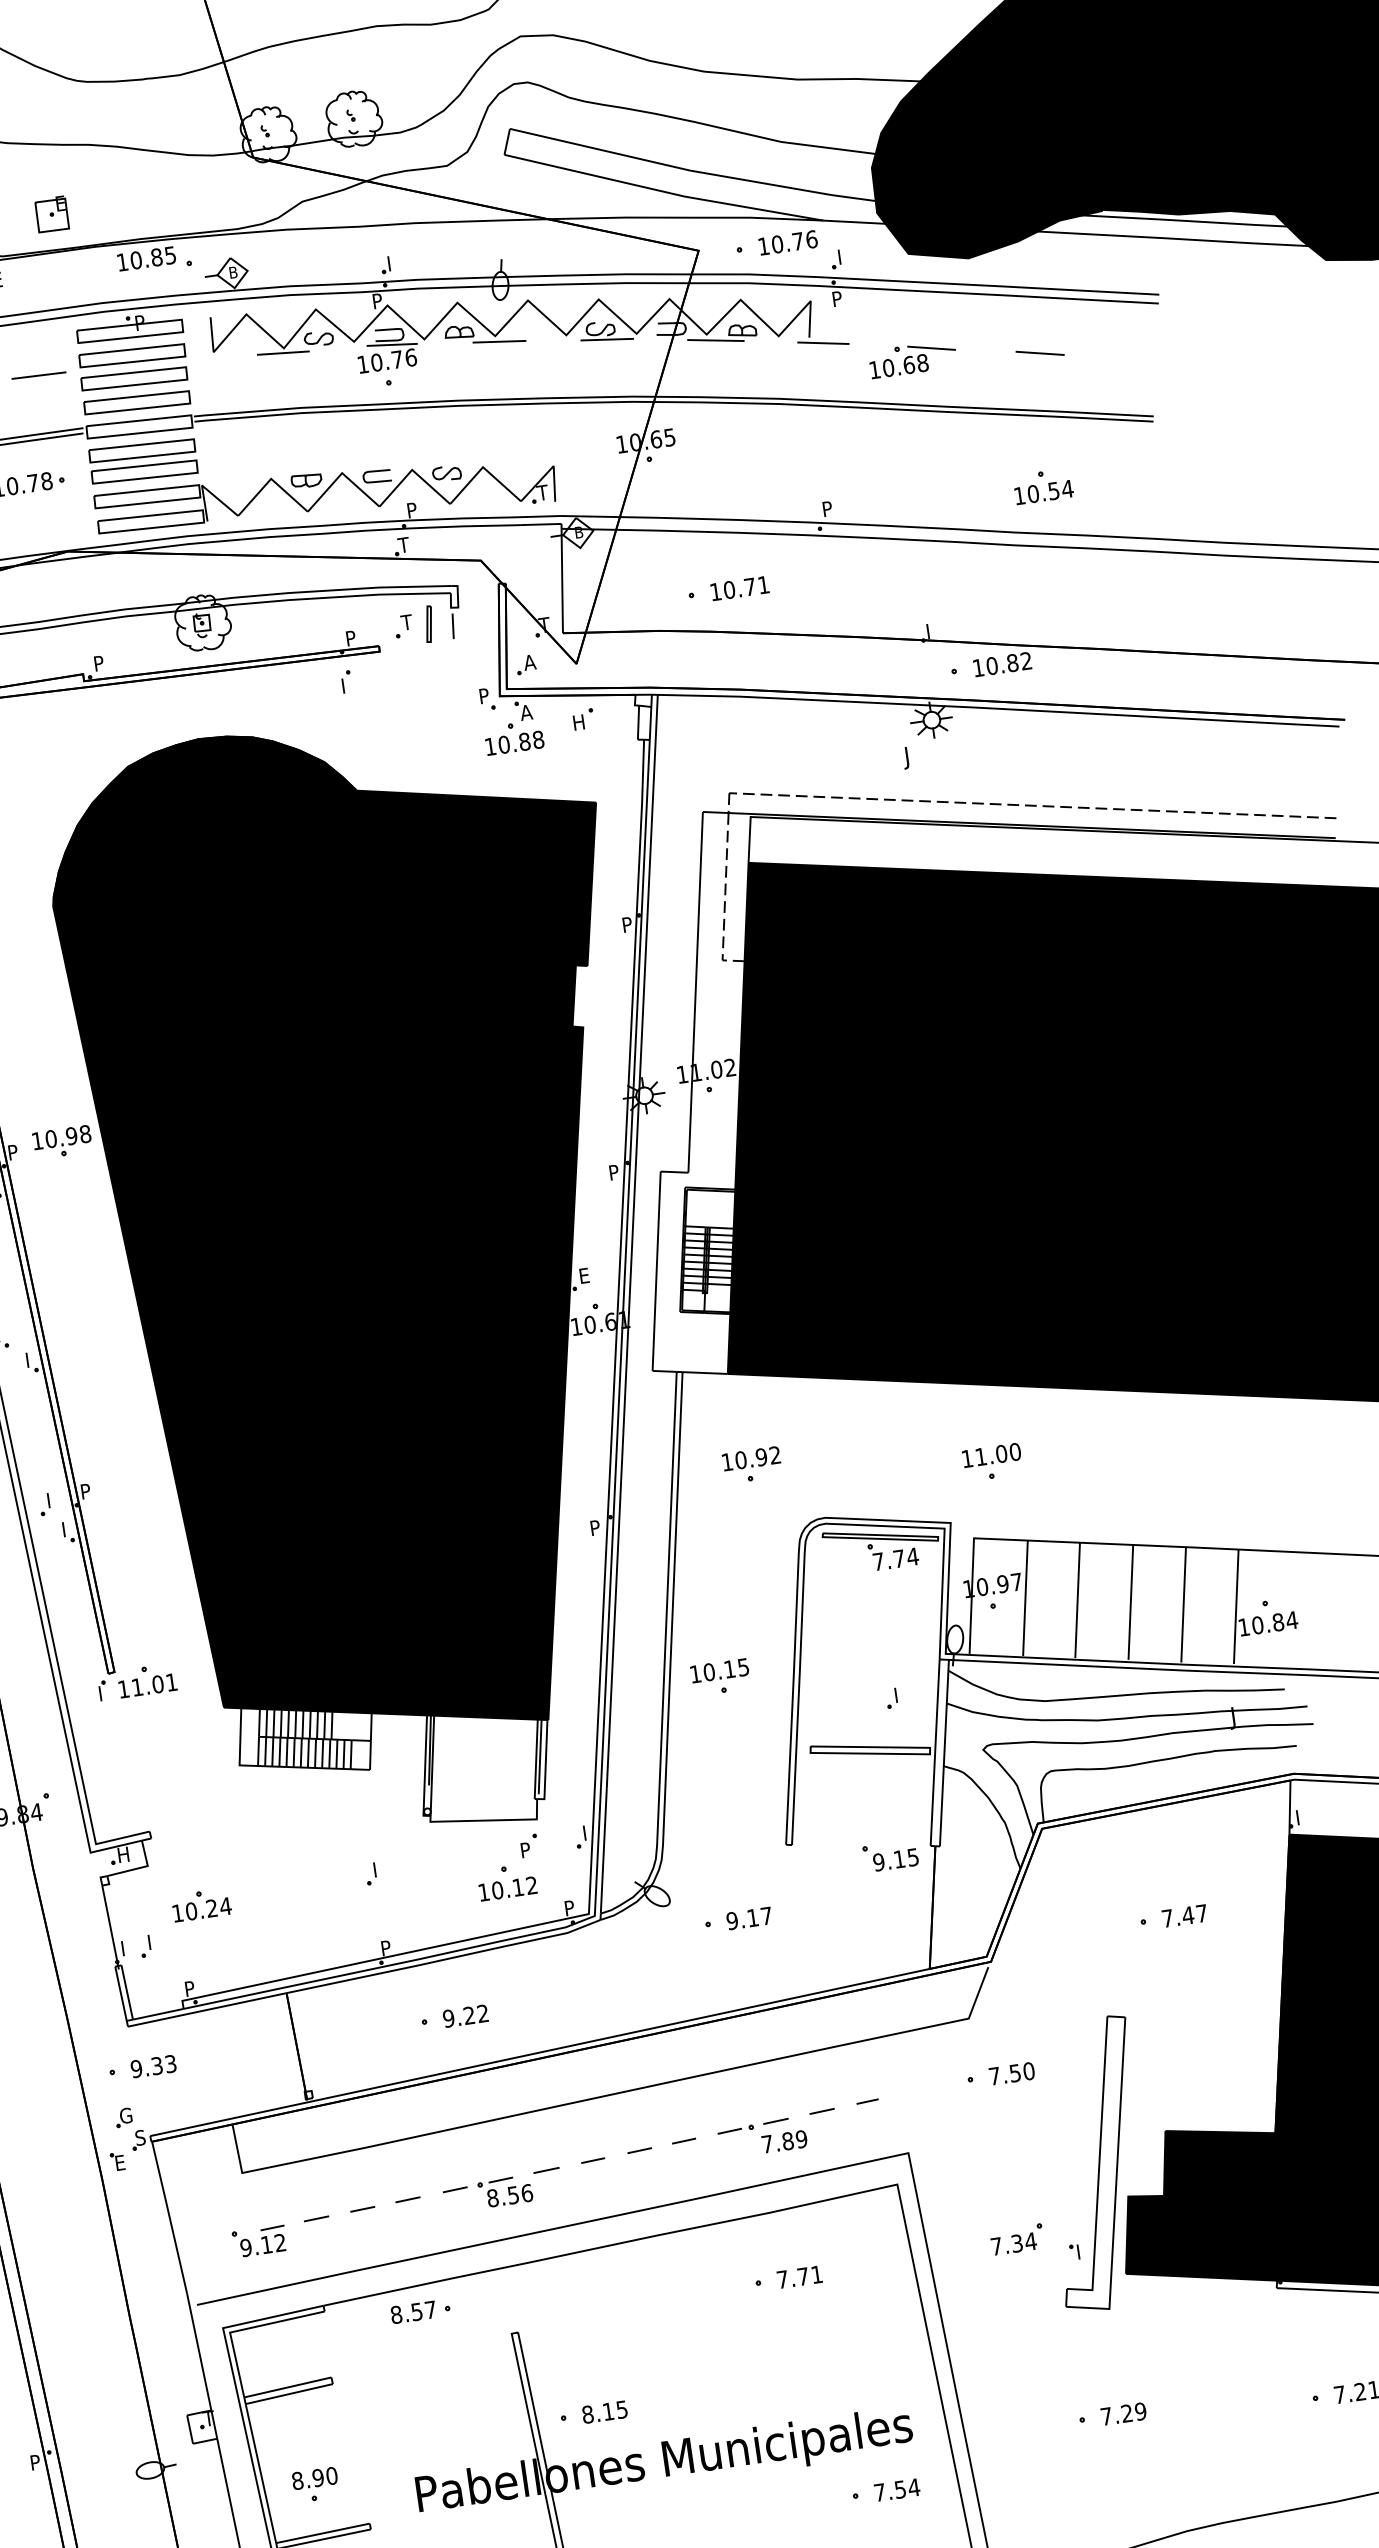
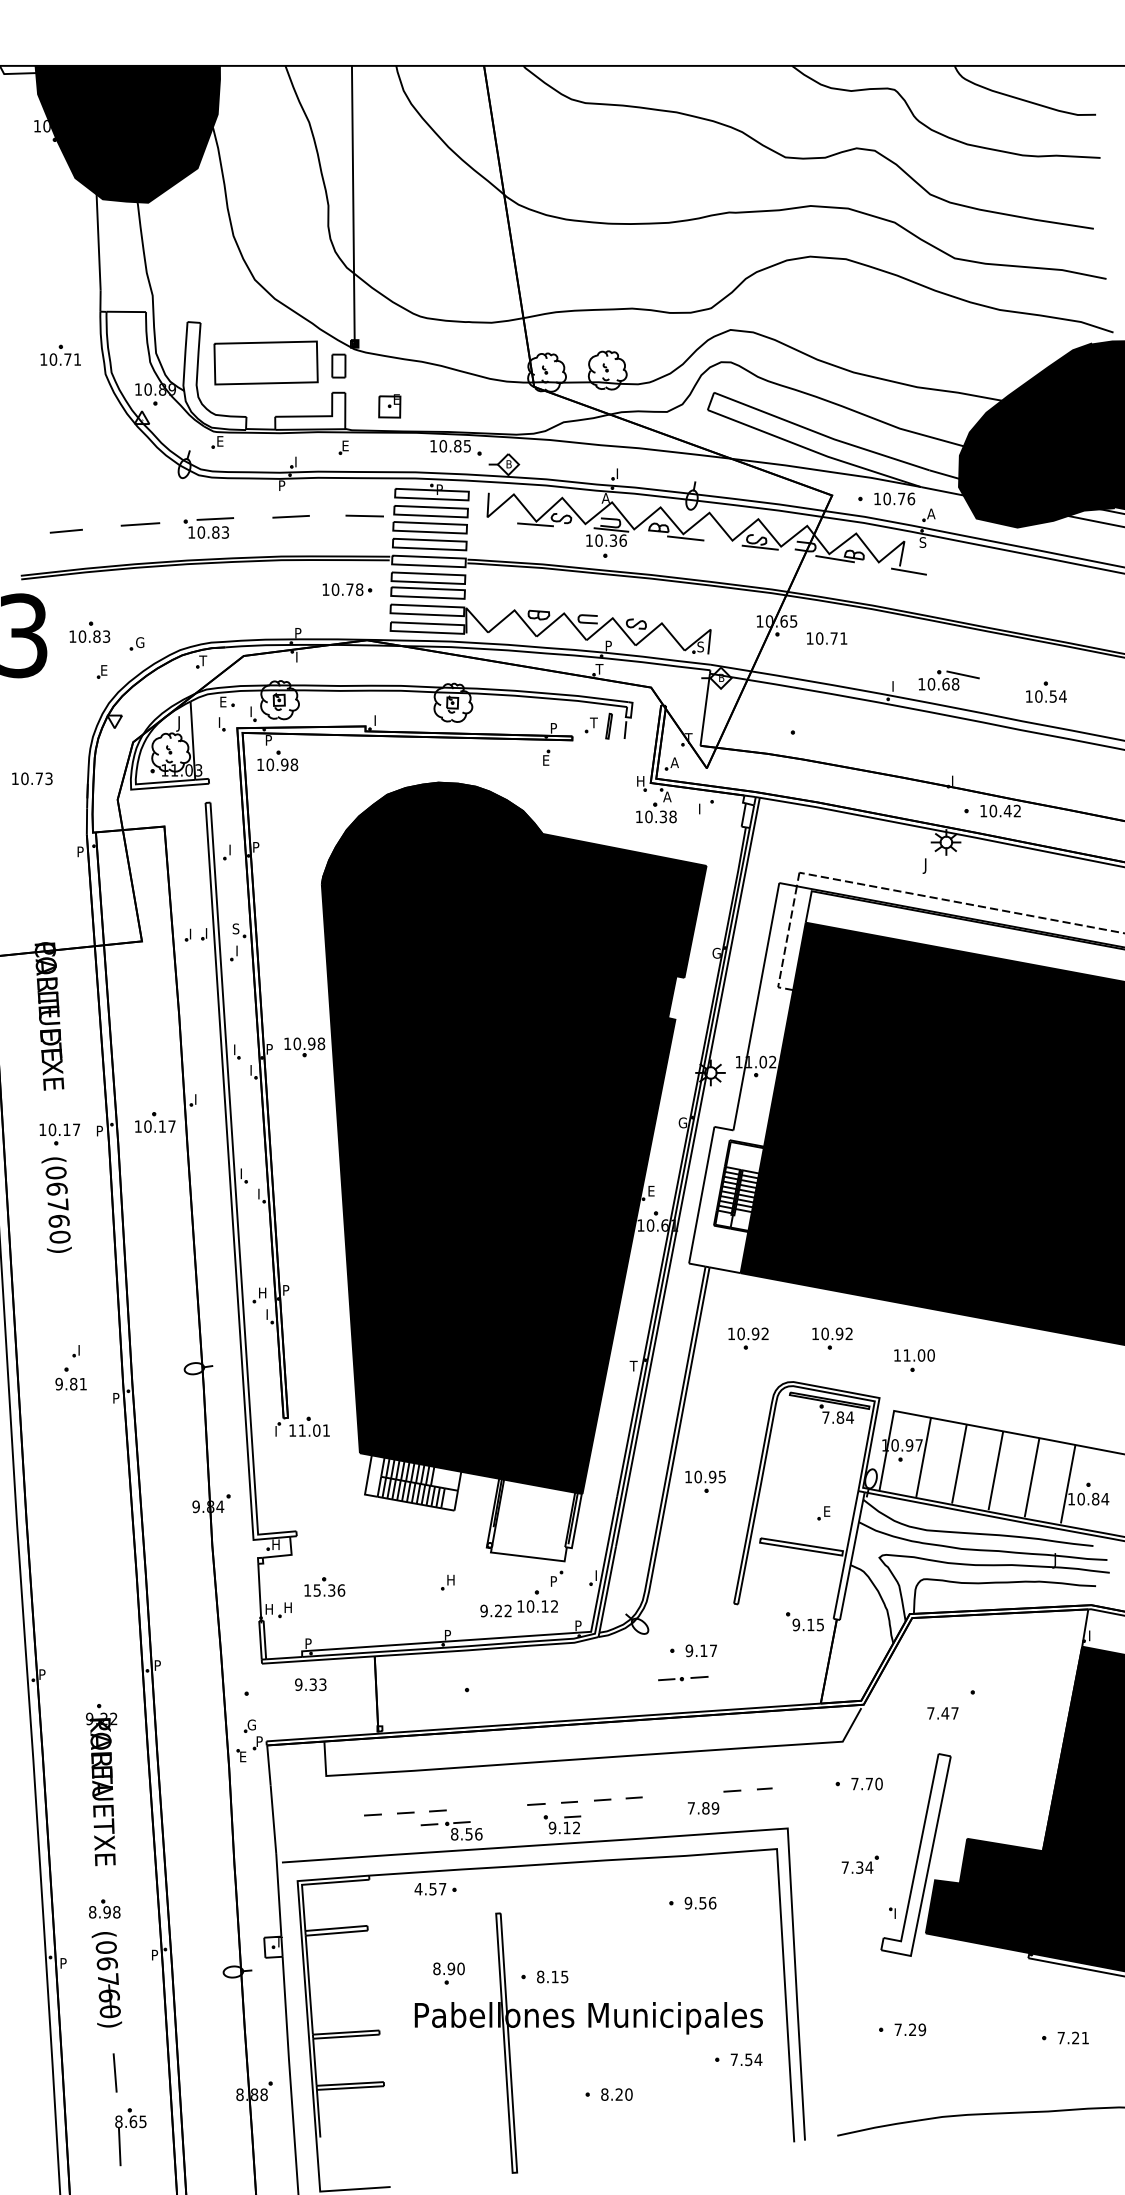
text: (843, 255) -> (931, 513), I -> A
text: (836, 299) -> (922, 542), P -> S
text: (377, 301) -> (605, 498), P -> A
line: (1040, 352) -> (1057, 599), removed
text: (397, 359) -> (613, 540), 10.76 -> 10.36
part: (911, 359) -> (948, 680), moved
text: (542, 492) -> (700, 646), T -> S
text: (827, 506) -> (895, 684), P -> I
text: (740, 588) -> (827, 638), moved
text: (99, 660) -> (378, 718), P -> I
text: (1012, 662) -> (1007, 810), 10.82 -> 10.42
text: (347, 685) -> (546, 760), I -> E
text: (486, 695) -> (641, 781), P -> H
text: (579, 721) -> (703, 808), H -> I
text: (524, 741) -> (663, 816), 10.88 -> 10.38
text: (627, 923) -> (716, 952), P -> G
text: (614, 1171) -> (682, 1122), P -> G
part: (871, 1448) -> (832, 1338), added
text: (54, 1499) -> (263, 1292), I -> H
text: (594, 1527) -> (633, 1365), P -> T
text: (899, 1558) -> (840, 1417), 7.74 -> 7.84
text: (729, 1668) -> (712, 1476), 10.15 -> 10.95
text: (900, 1694) -> (827, 1511), I -> E
text: (379, 1868) -> (451, 1579), I -> H
text: (208, 1908) -> (329, 1590), 10.24 -> 15.36
text: (1184, 1916) -> (942, 1713), moved
text: (154, 1941) -> (288, 1607), I -> H
text: (127, 1948) -> (269, 1609), I -> H
text: (464, 2015) -> (495, 1610), moved
text: (153, 2066) -> (310, 1684), moved
text: (1014, 2074) -> (868, 1784), 7.50 -> 7.70
part: (753, 2126) -> (683, 1678), moved
text: (140, 2137) -> (259, 1741), S -> P
part: (487, 2193) -> (451, 1830), moved
part: (1016, 2239) -> (859, 1864), moved
part: (259, 2240) -> (562, 1824), moved
text: (799, 2276) -> (700, 1902), 7.71 -> 9.56
text: (396, 2313) -> (418, 1888), 8.57 -> 4.57
part: (315, 2485) -> (448, 1973), moved

